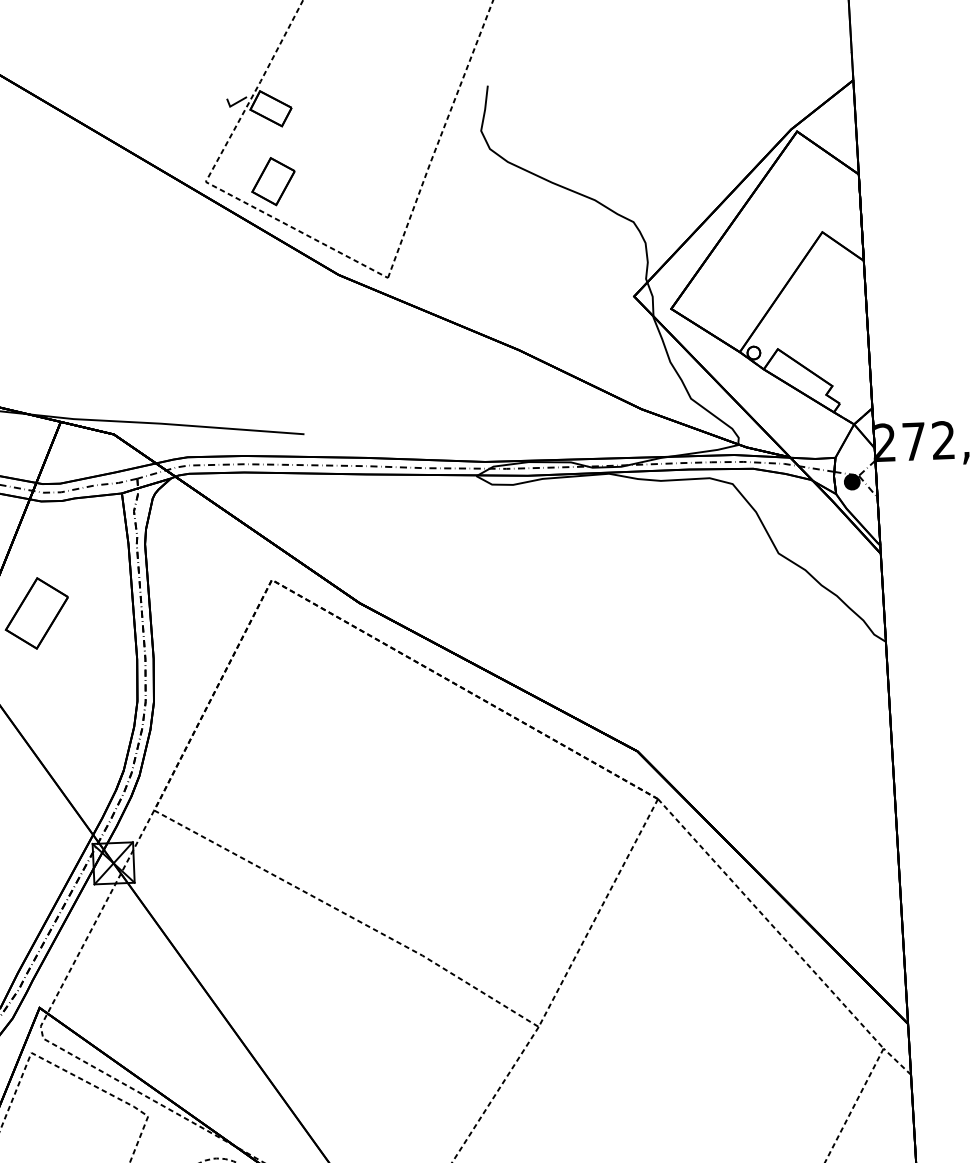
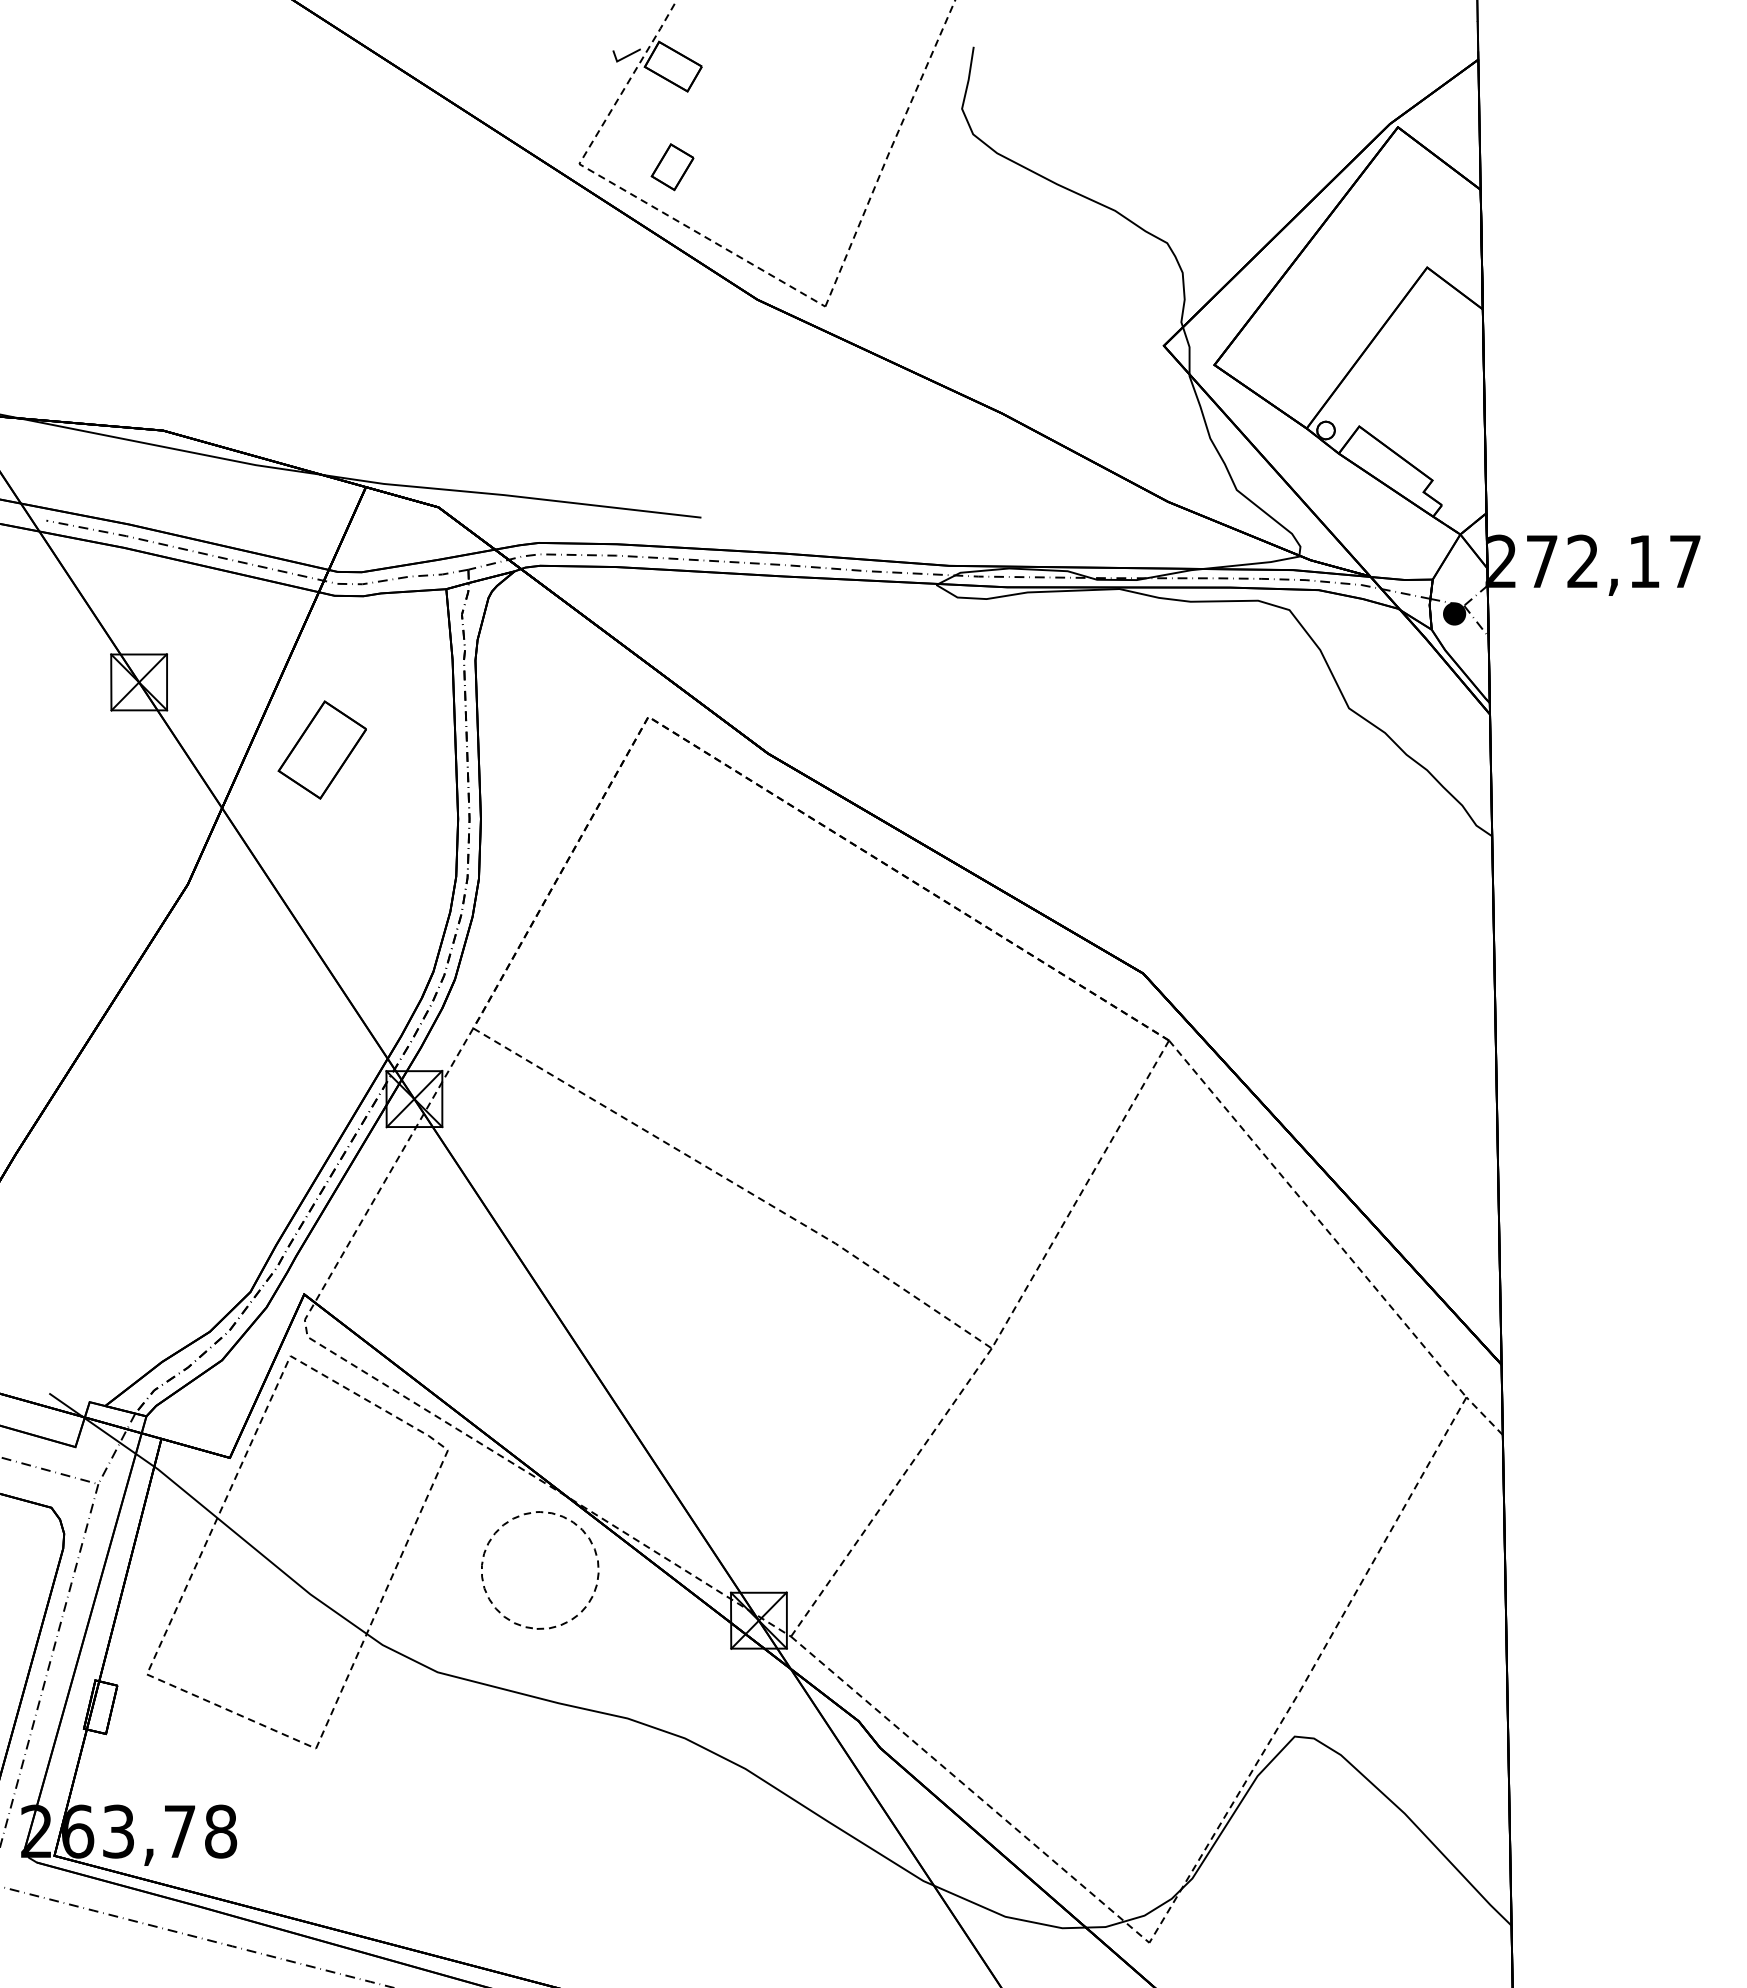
part: (273, 181) -> (672, 166), size x0.7

